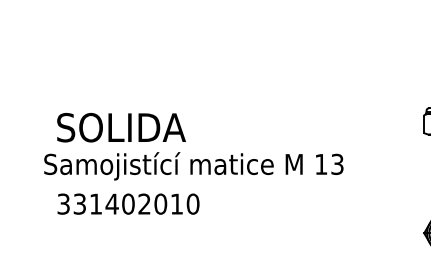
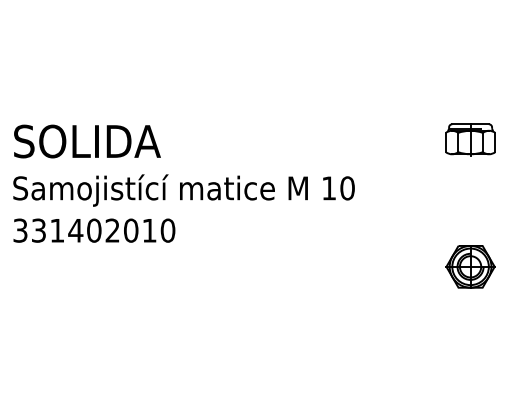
text: (121, 127) -> (87, 141), moved
text: (337, 164) -> (347, 188), 13 -> 10
text: (128, 203) -> (94, 230), moved

